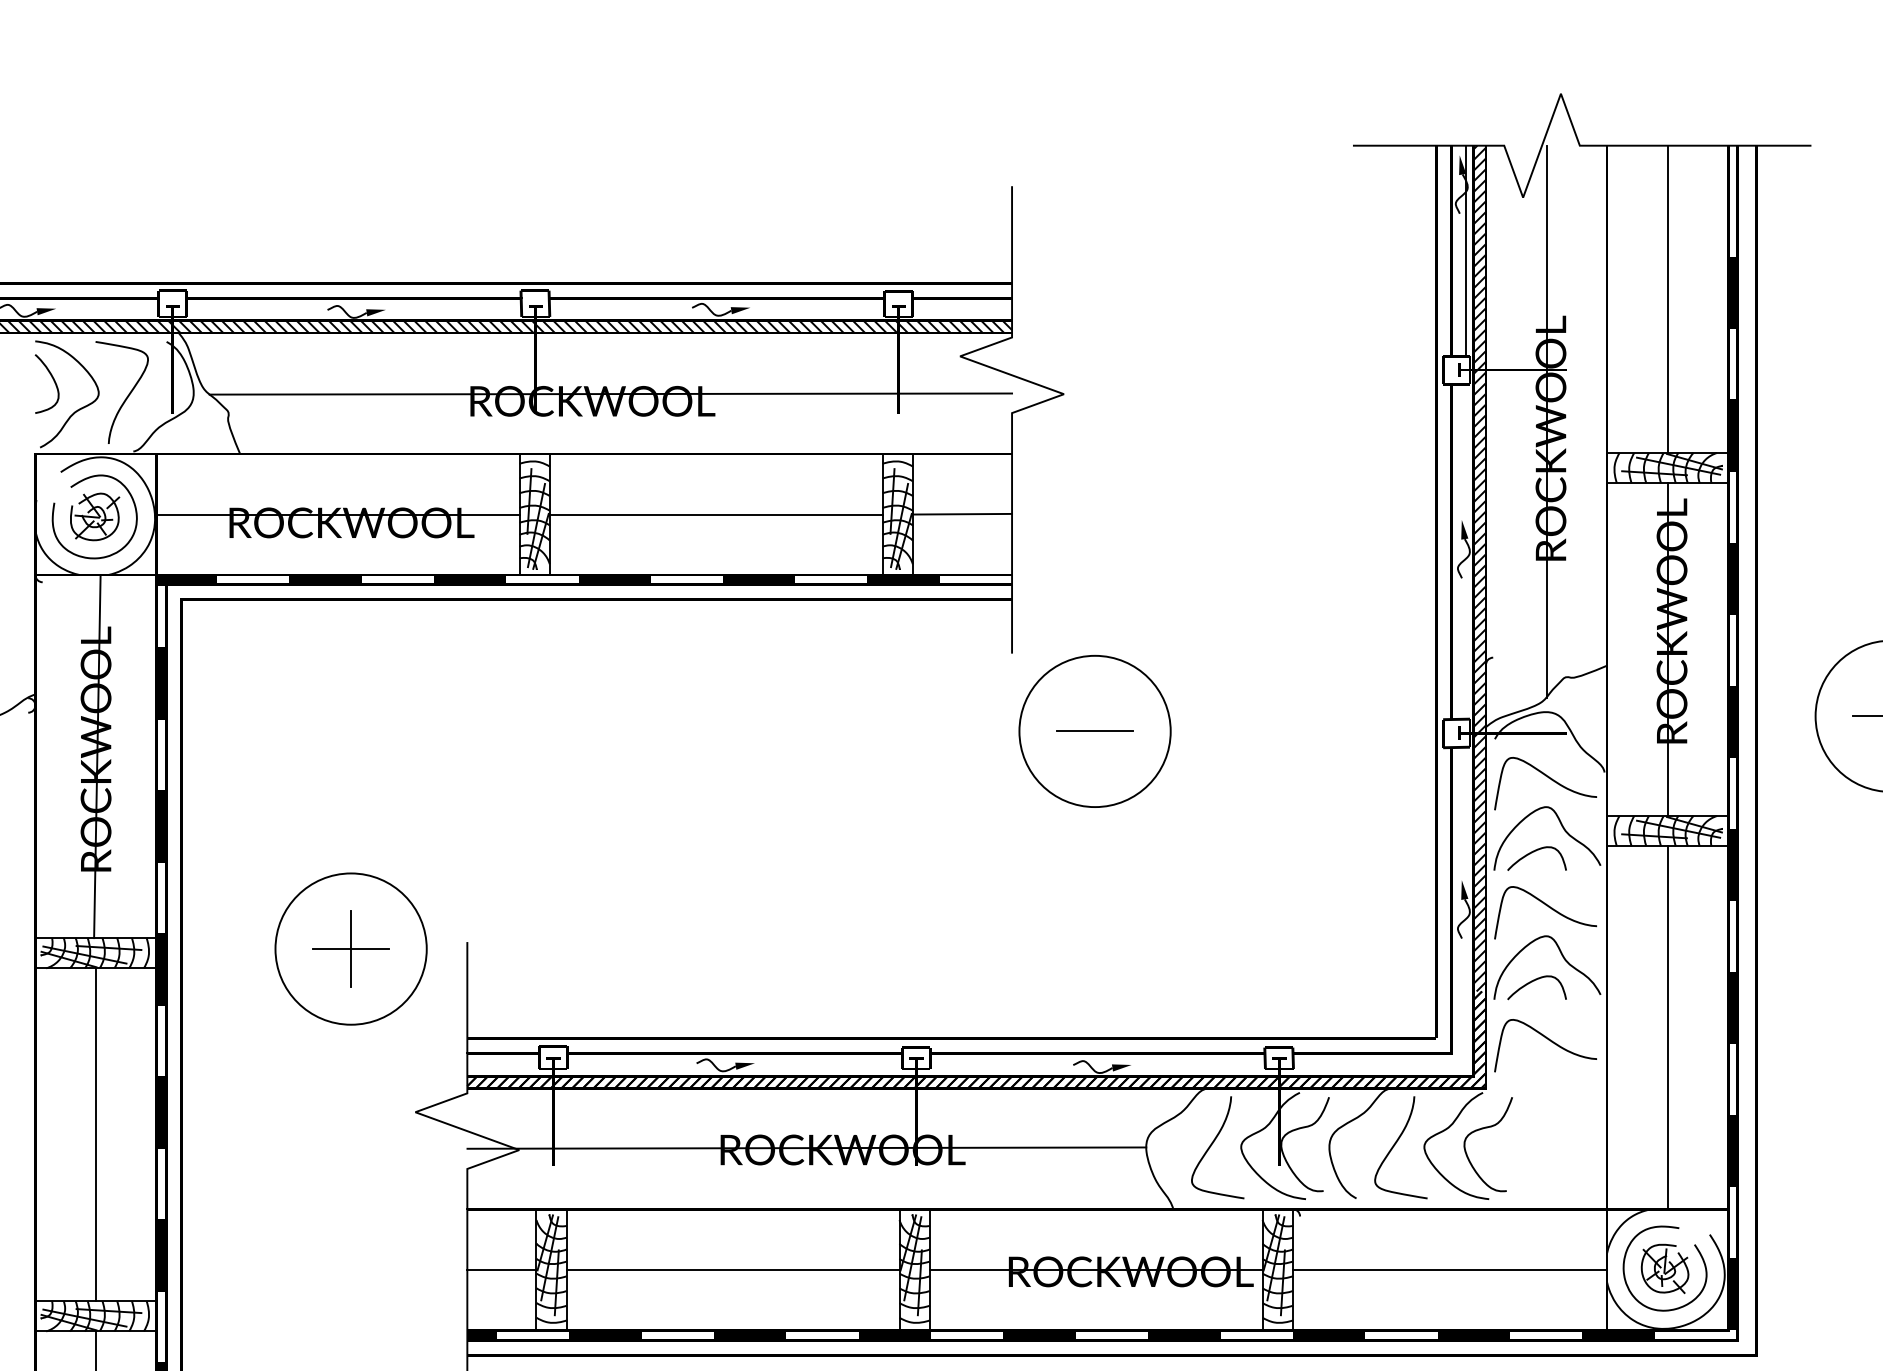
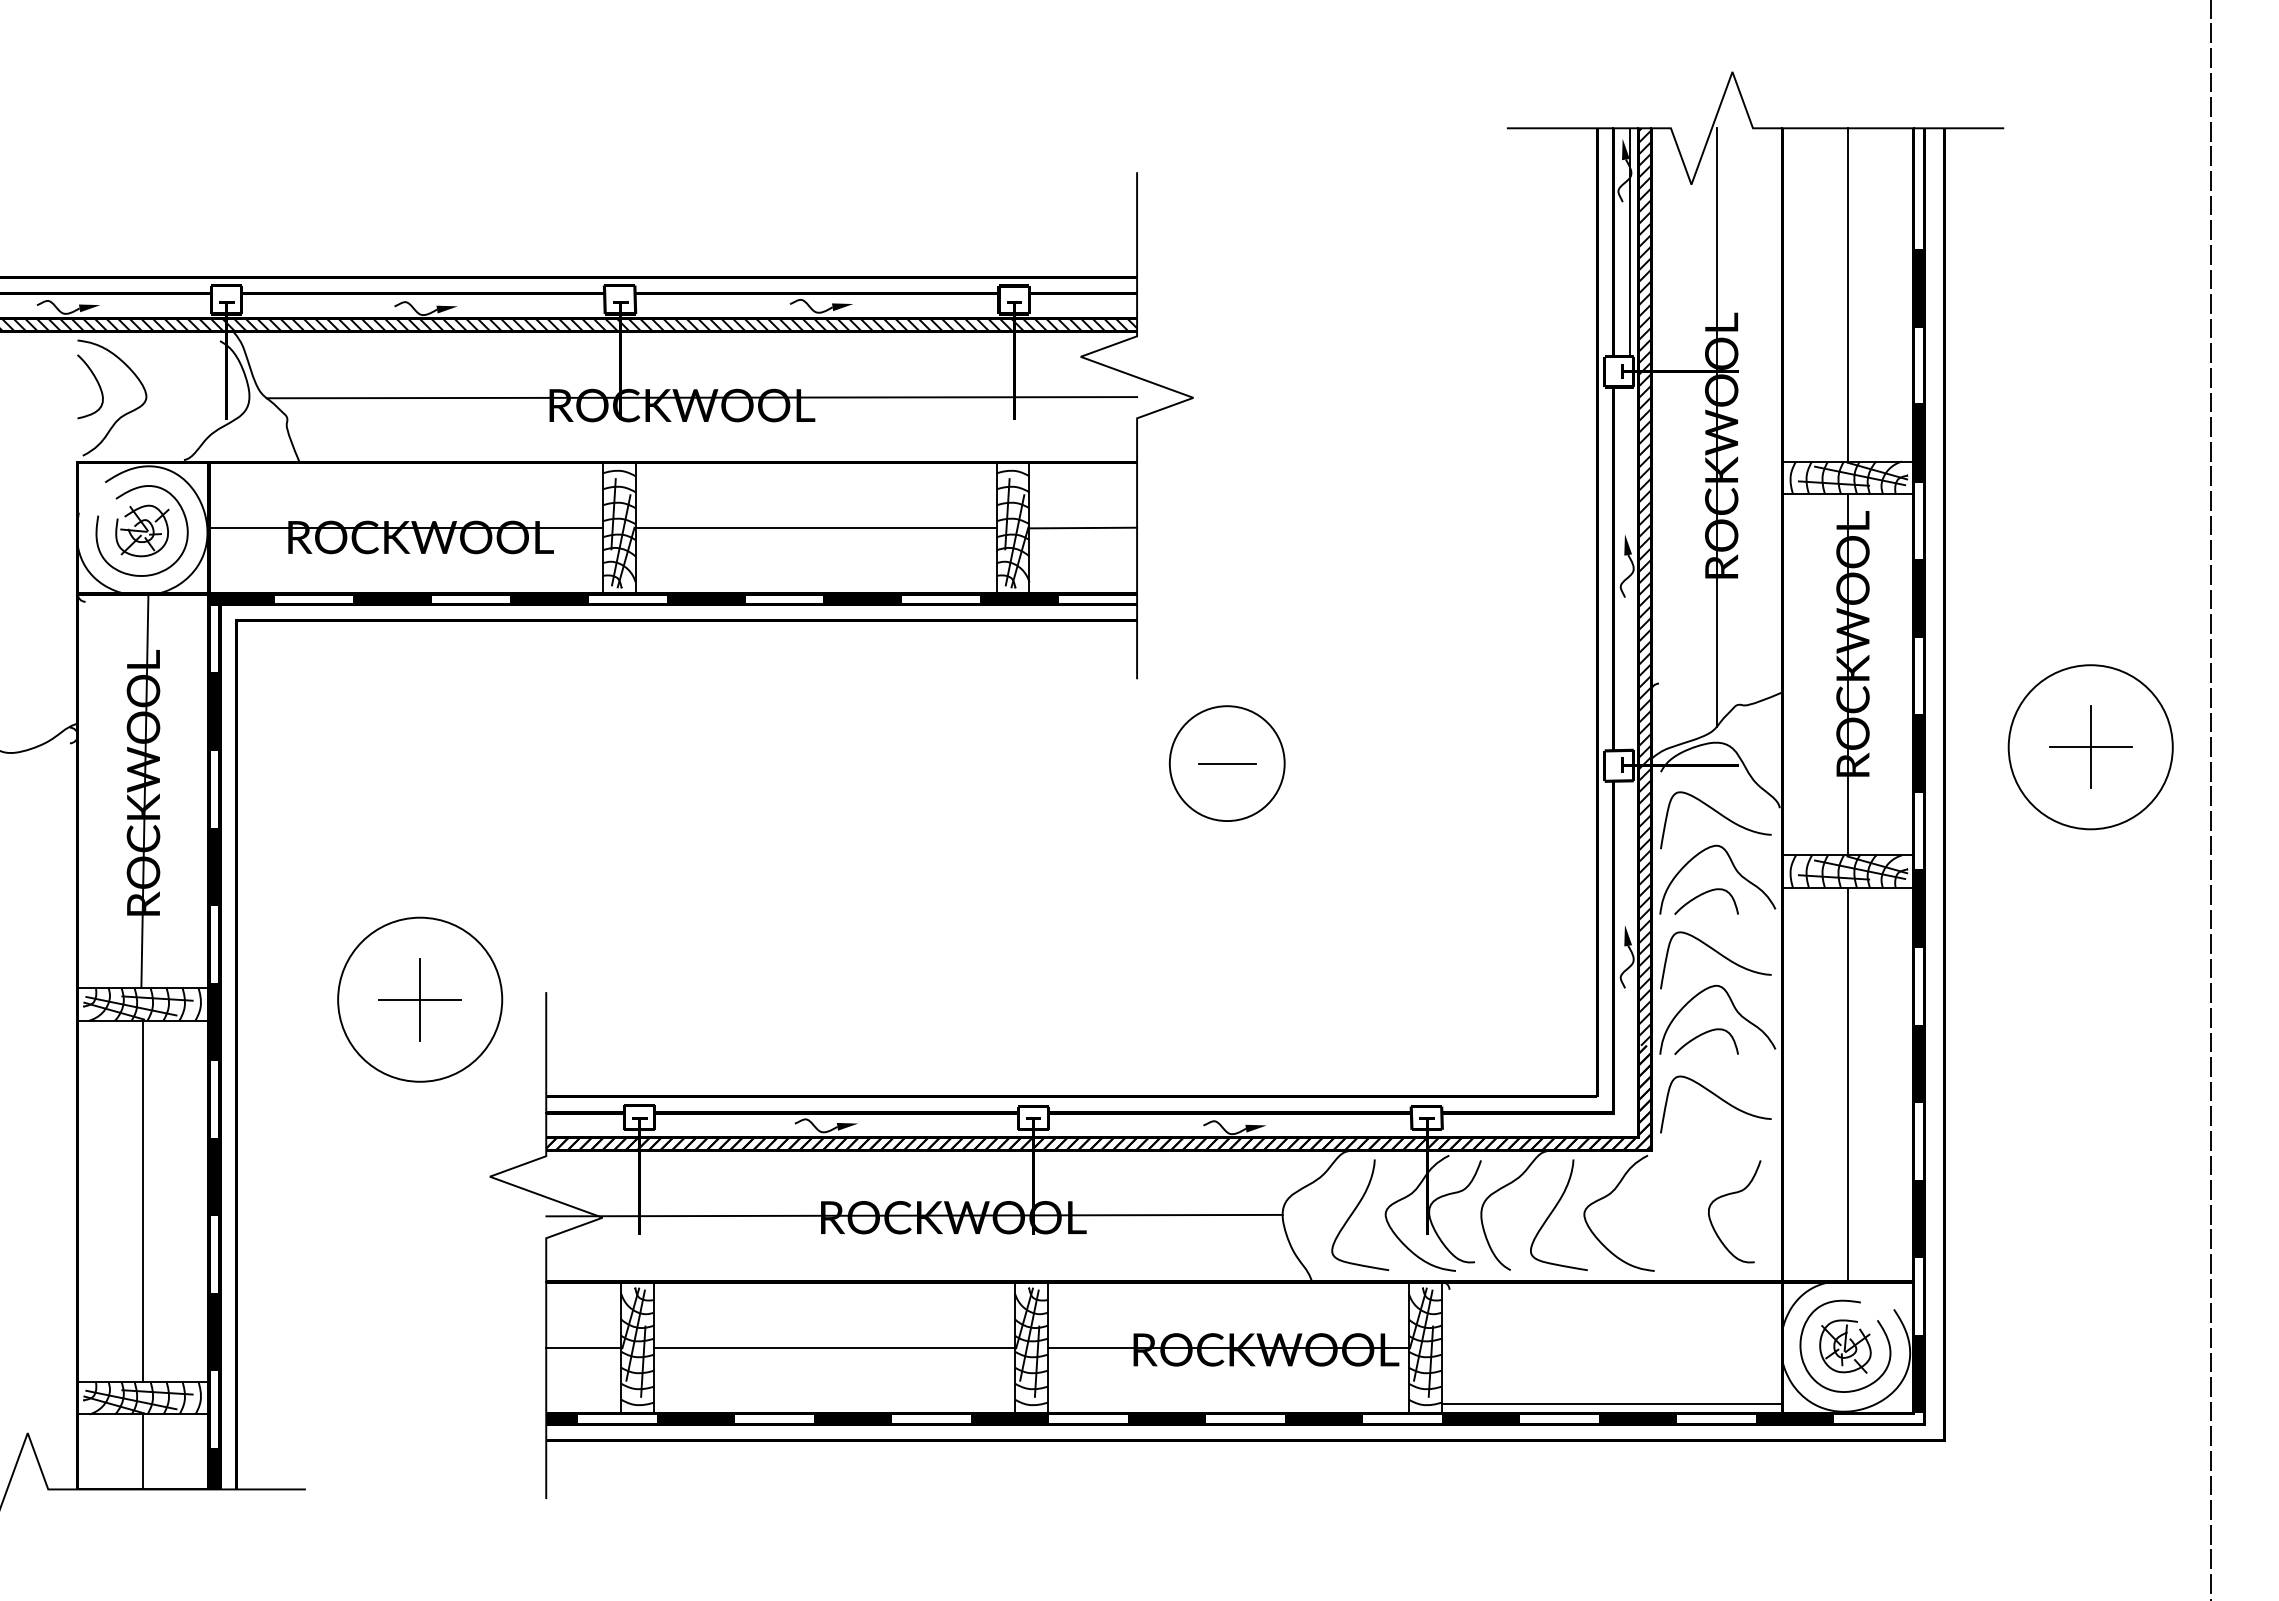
curve: (127, 395) -> (177, 399), removed
part: (1095, 731) -> (1227, 763), size x0.7
curve: (1482, 1129) -> (1728, 1195), moved
line: (1449, 1269) -> (1611, 1403), moved

